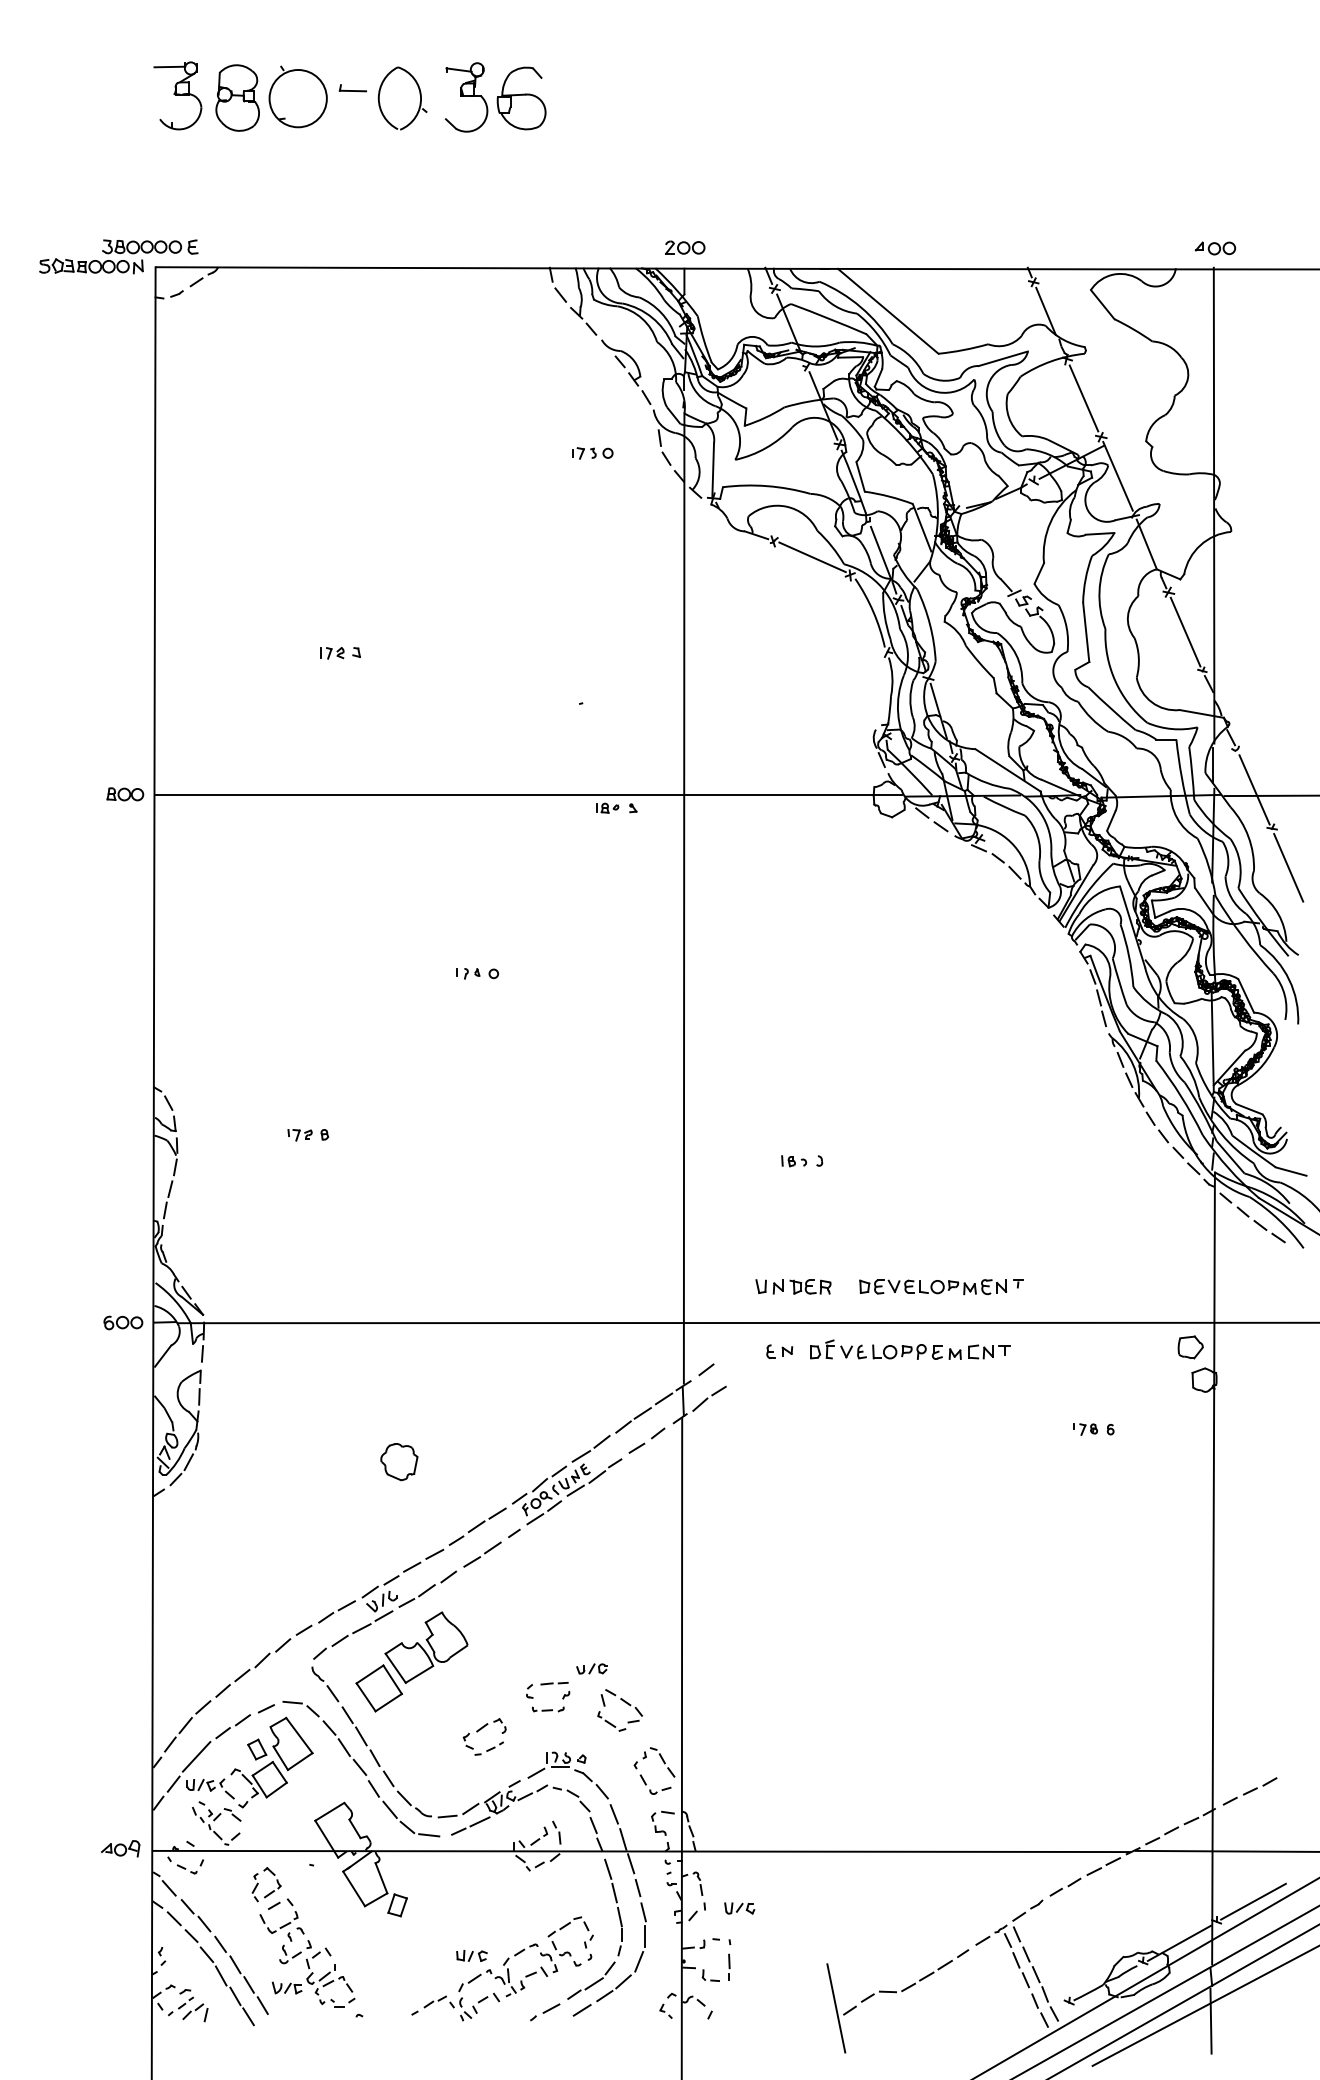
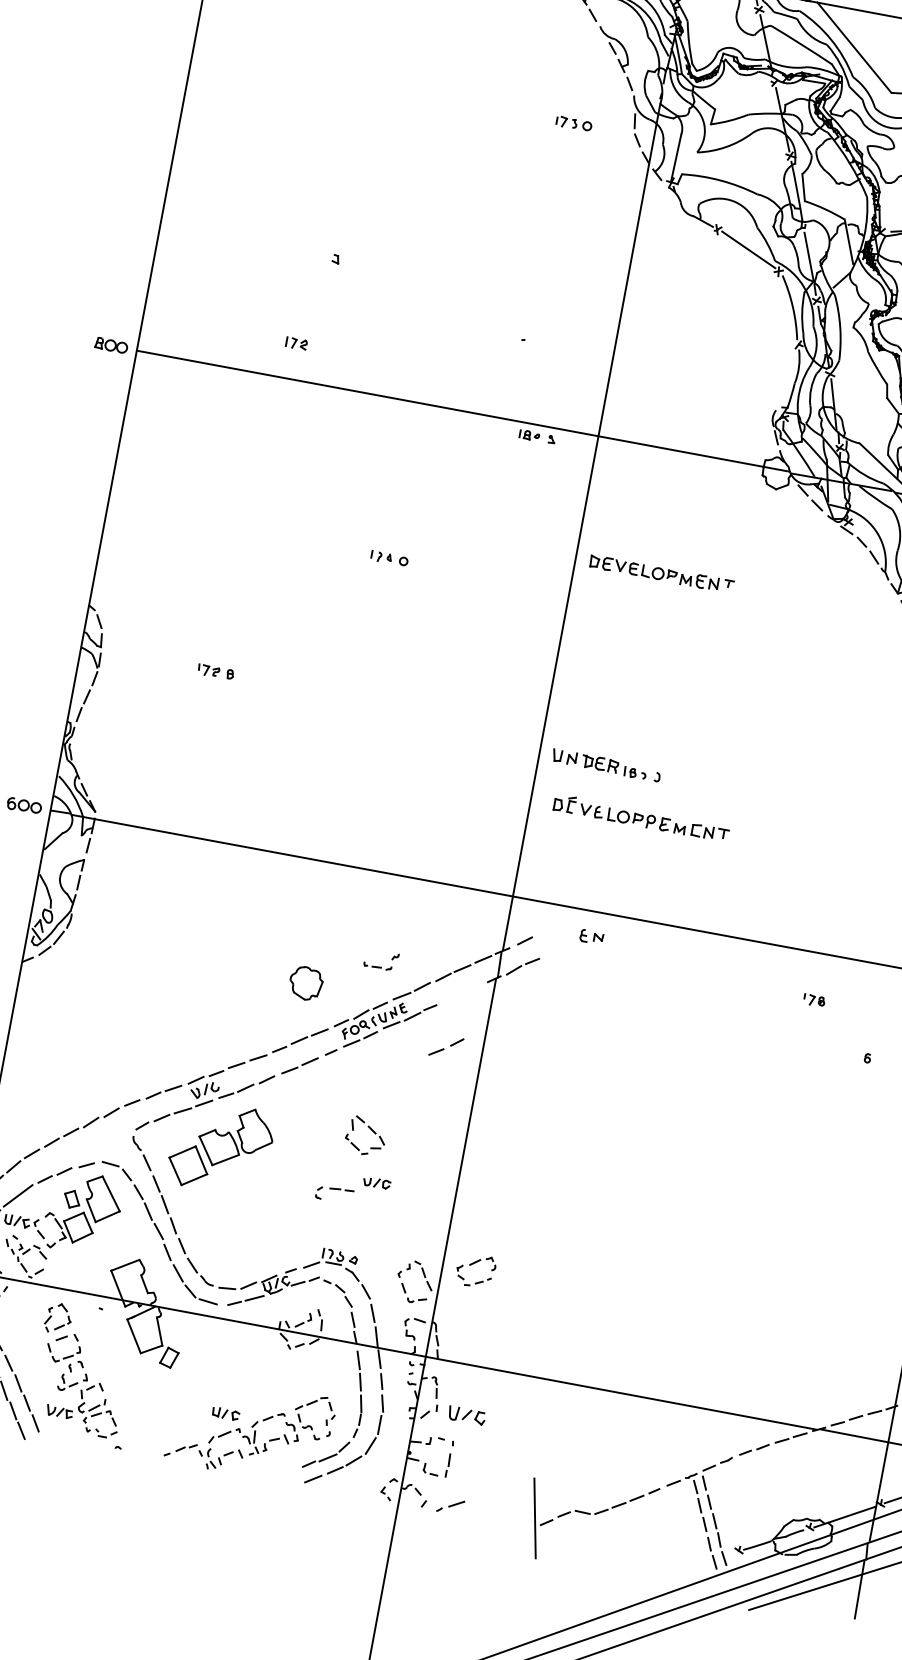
part: (332, 653) -> (296, 343), moved
part: (793, 1286) -> (585, 760), moved
part: (941, 1287) -> (661, 574), moved
part: (910, 1349) -> (641, 817), moved
part: (1085, 1429) -> (814, 1000), moved
part: (646, 1440) -> (445, 1046), moved
part: (399, 1462) -> (306, 983), moved
part: (625, 1703) -> (371, 1131), moved
part: (551, 1709) -> (380, 967), moved
part: (480, 1730) -> (473, 1264), moved
part: (739, 1908) -> (466, 1415), size x1.4
part: (545, 2012) -> (450, 1506), moved

